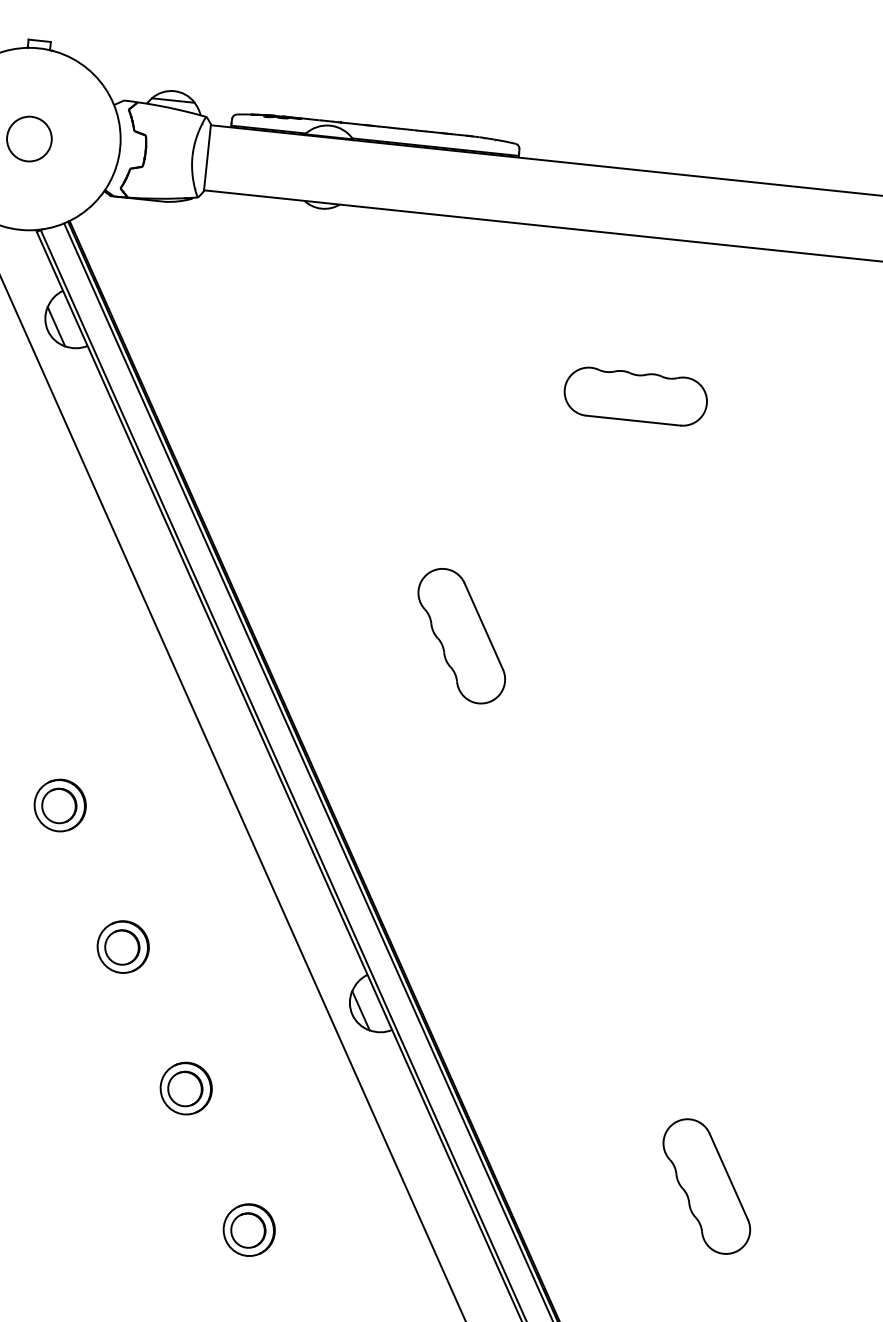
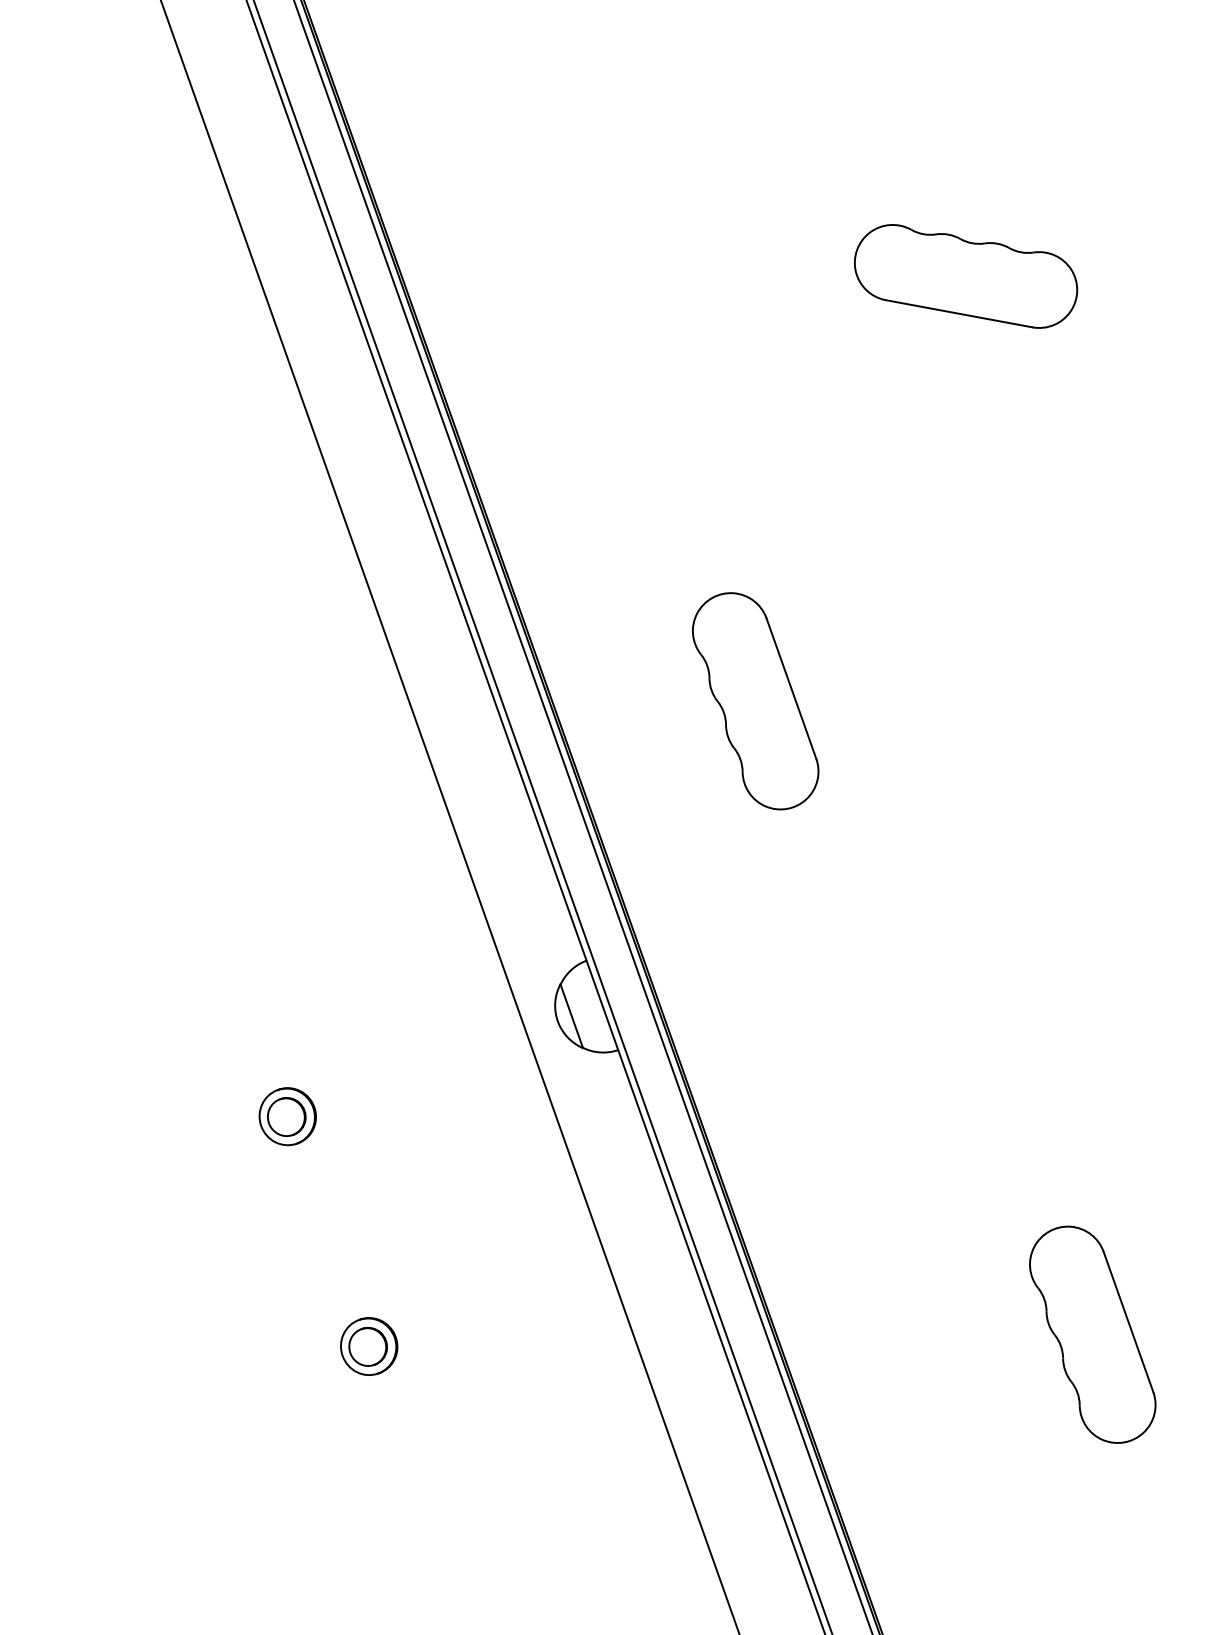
part: (635, 396) -> (965, 276), moved
part: (461, 636) -> (755, 701), moved
part: (59, 805) -> (123, 656), removed
part: (122, 946) -> (205, 885), removed
part: (185, 1088) -> (286, 1116), size x0.7
part: (248, 1229) -> (368, 1345), size x0.7

